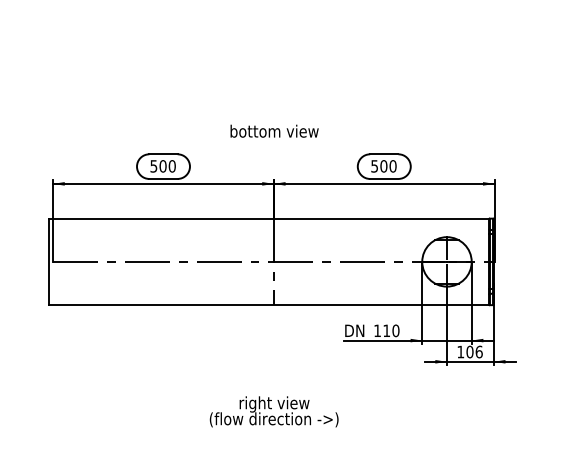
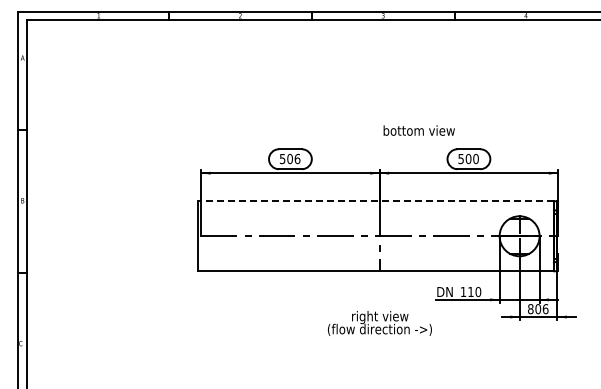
text: (273, 131) -> (418, 130), moved
text: (172, 165) -> (297, 158), 500 -> 506
line: (268, 218) -> (375, 201), solid -> dashed
text: (460, 352) -> (530, 309), 106 -> 806
text: (273, 411) -> (379, 323), moved

